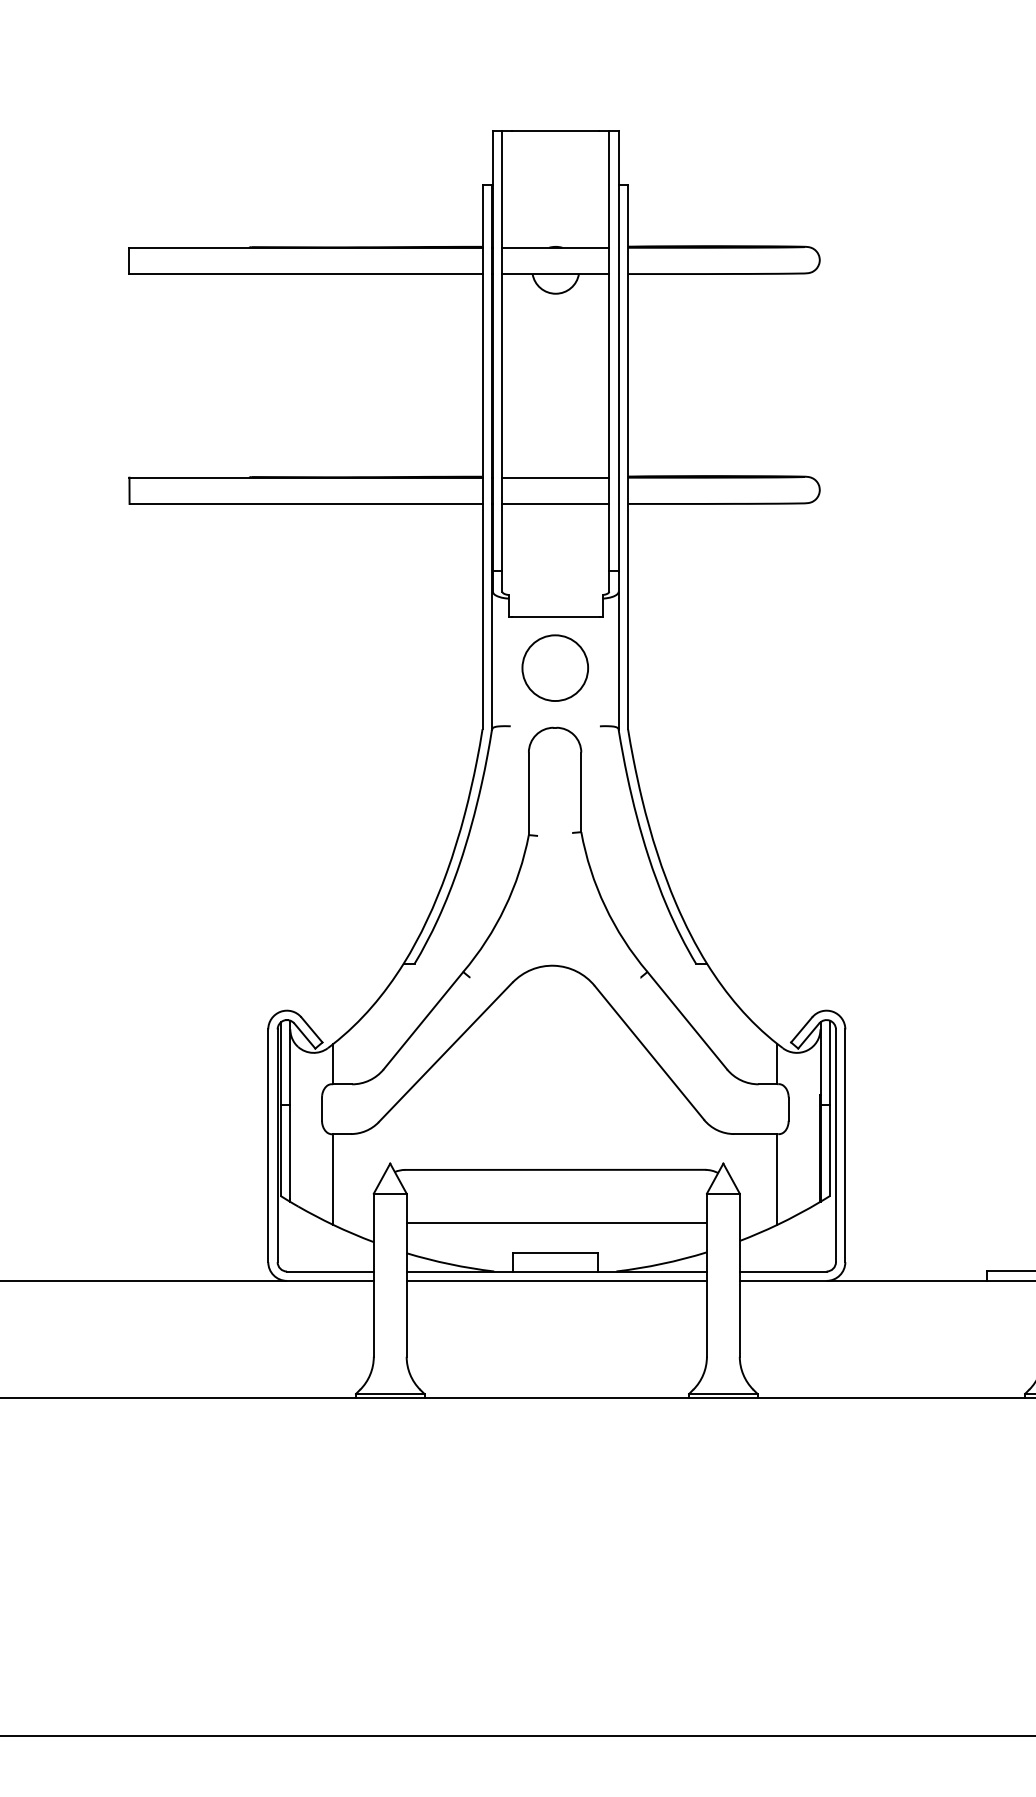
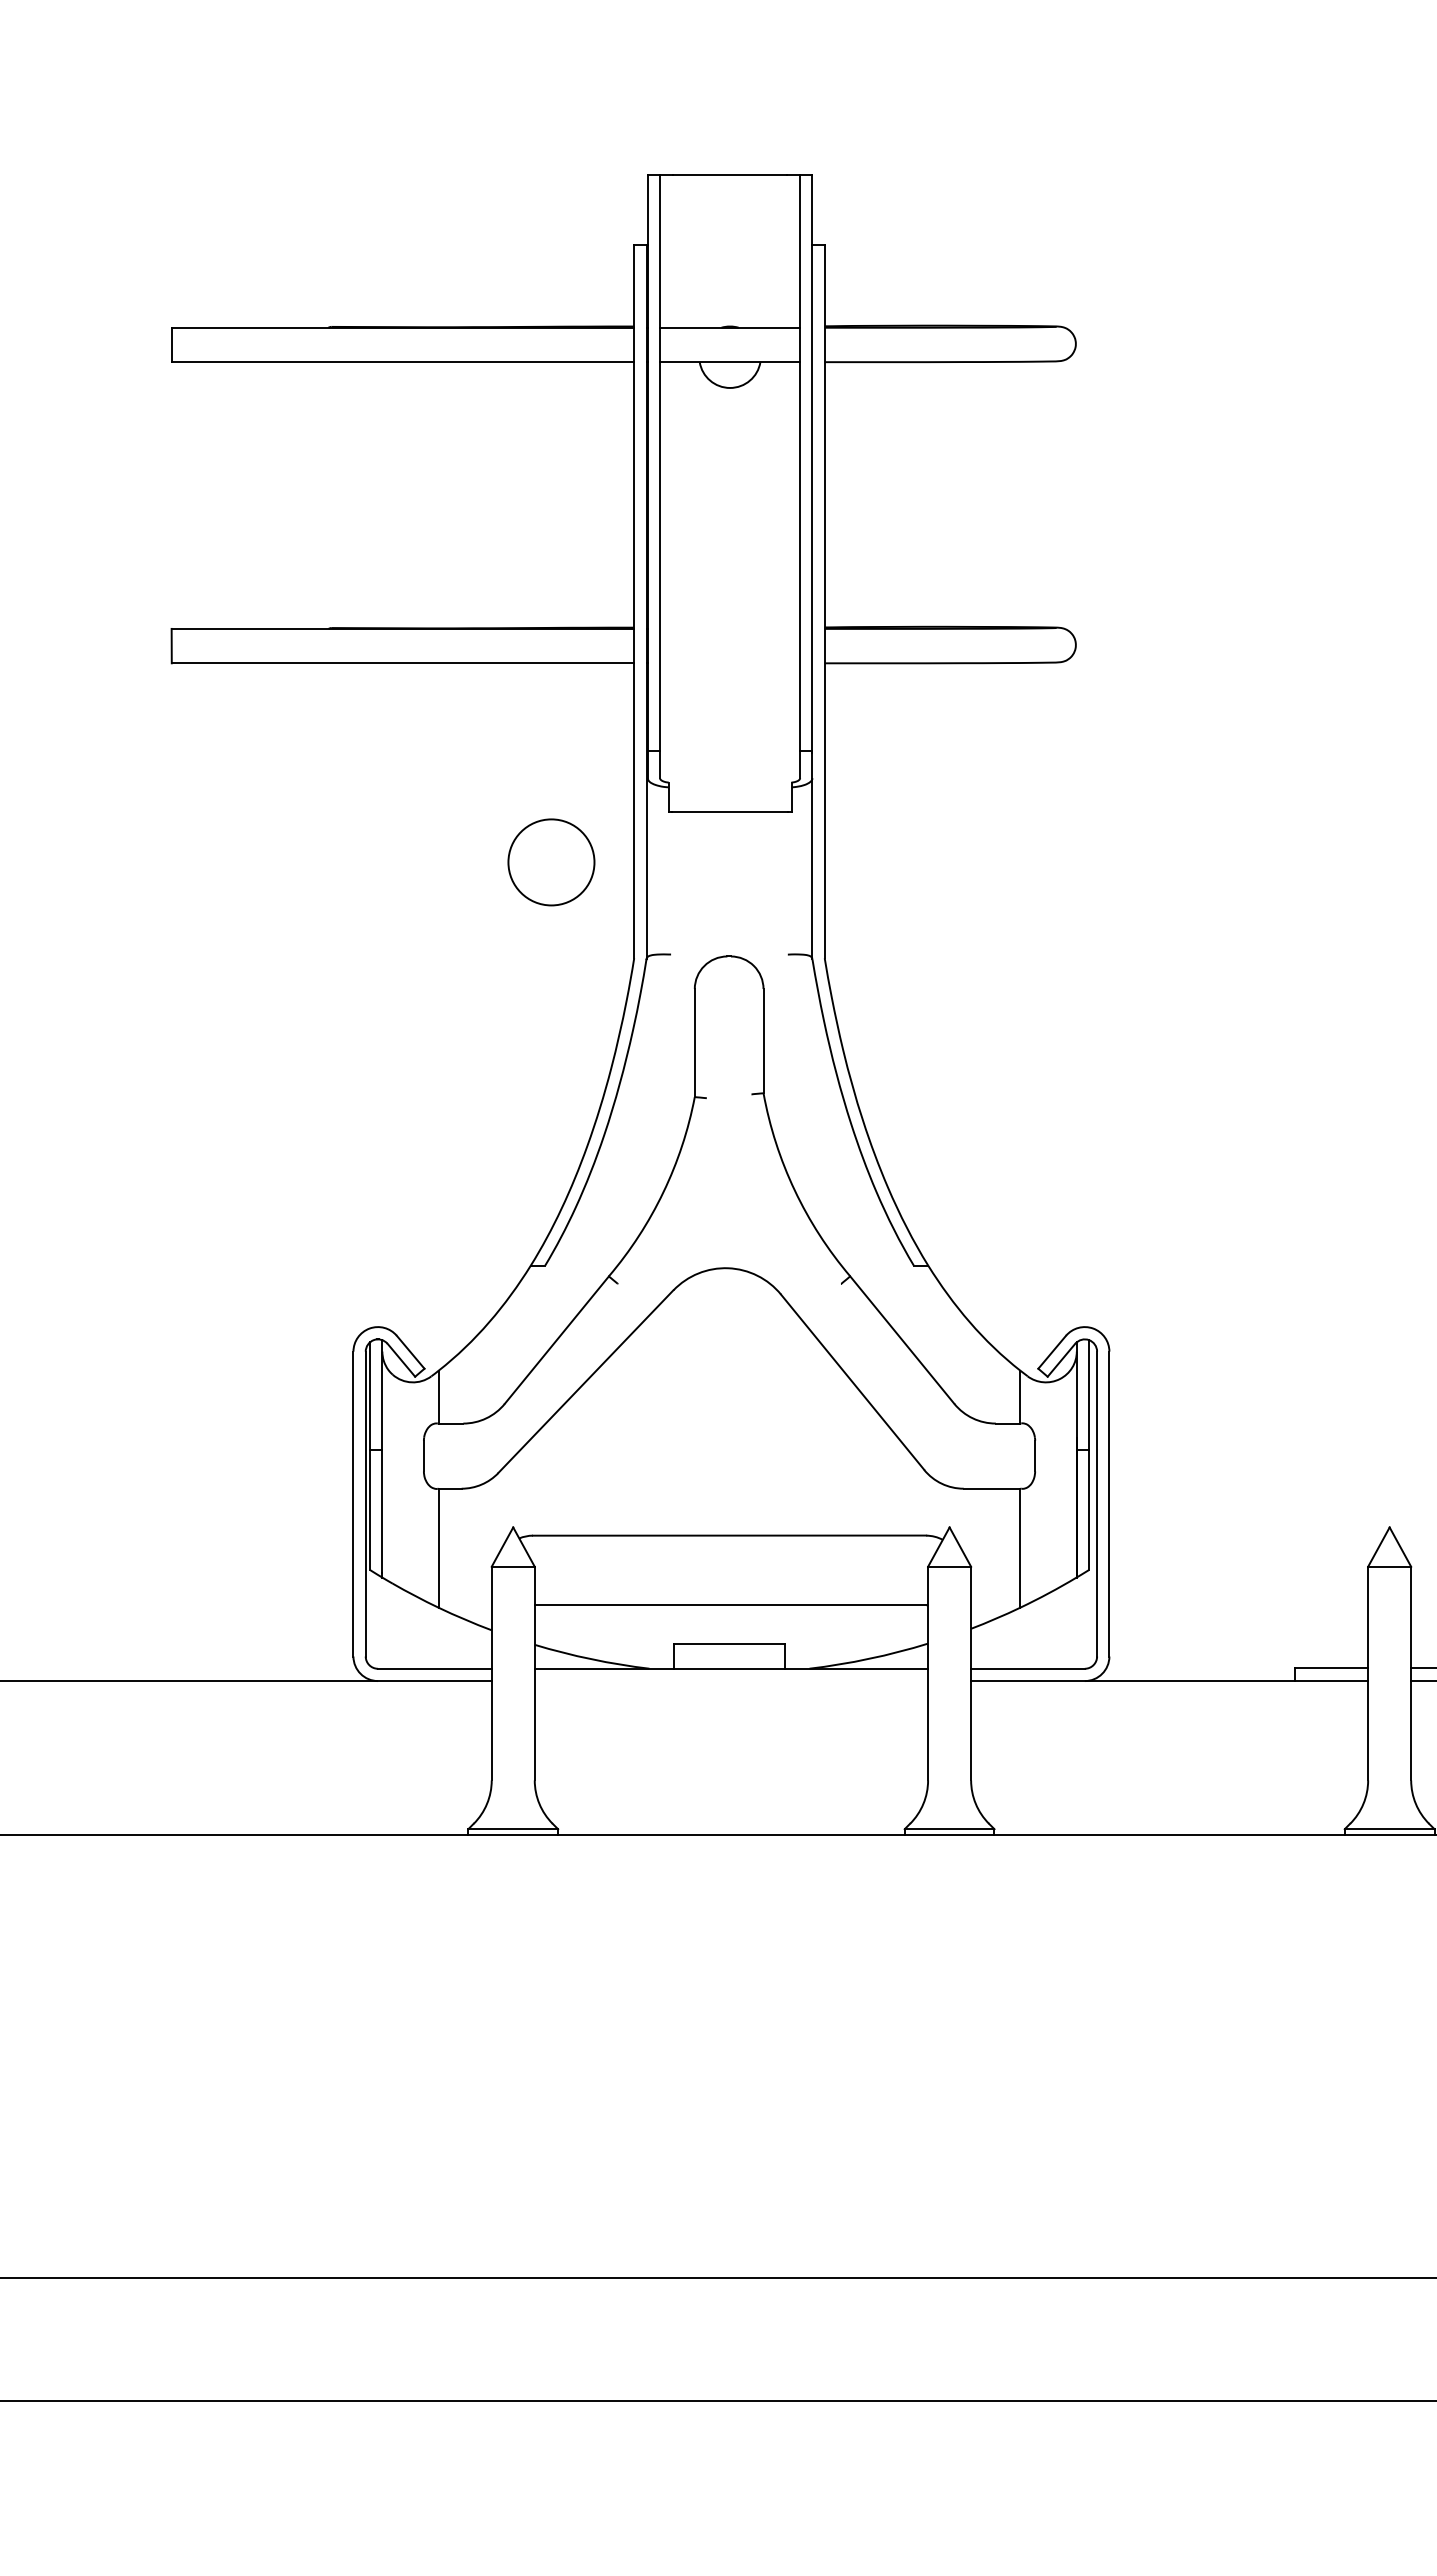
line: (556, 477) -> (730, 628), removed
line: (556, 504) -> (730, 663), removed
circle: (555, 668) -> (551, 862), moved
line: (556, 1281) -> (731, 1681), removed

